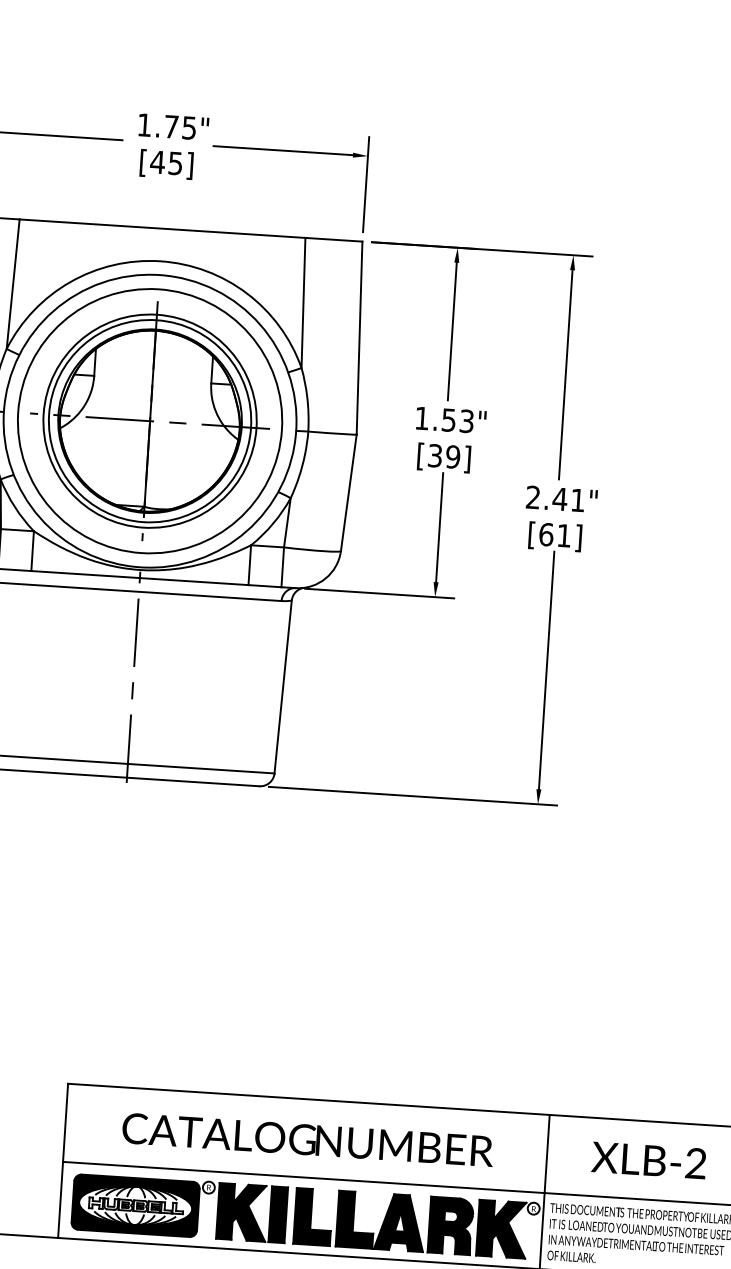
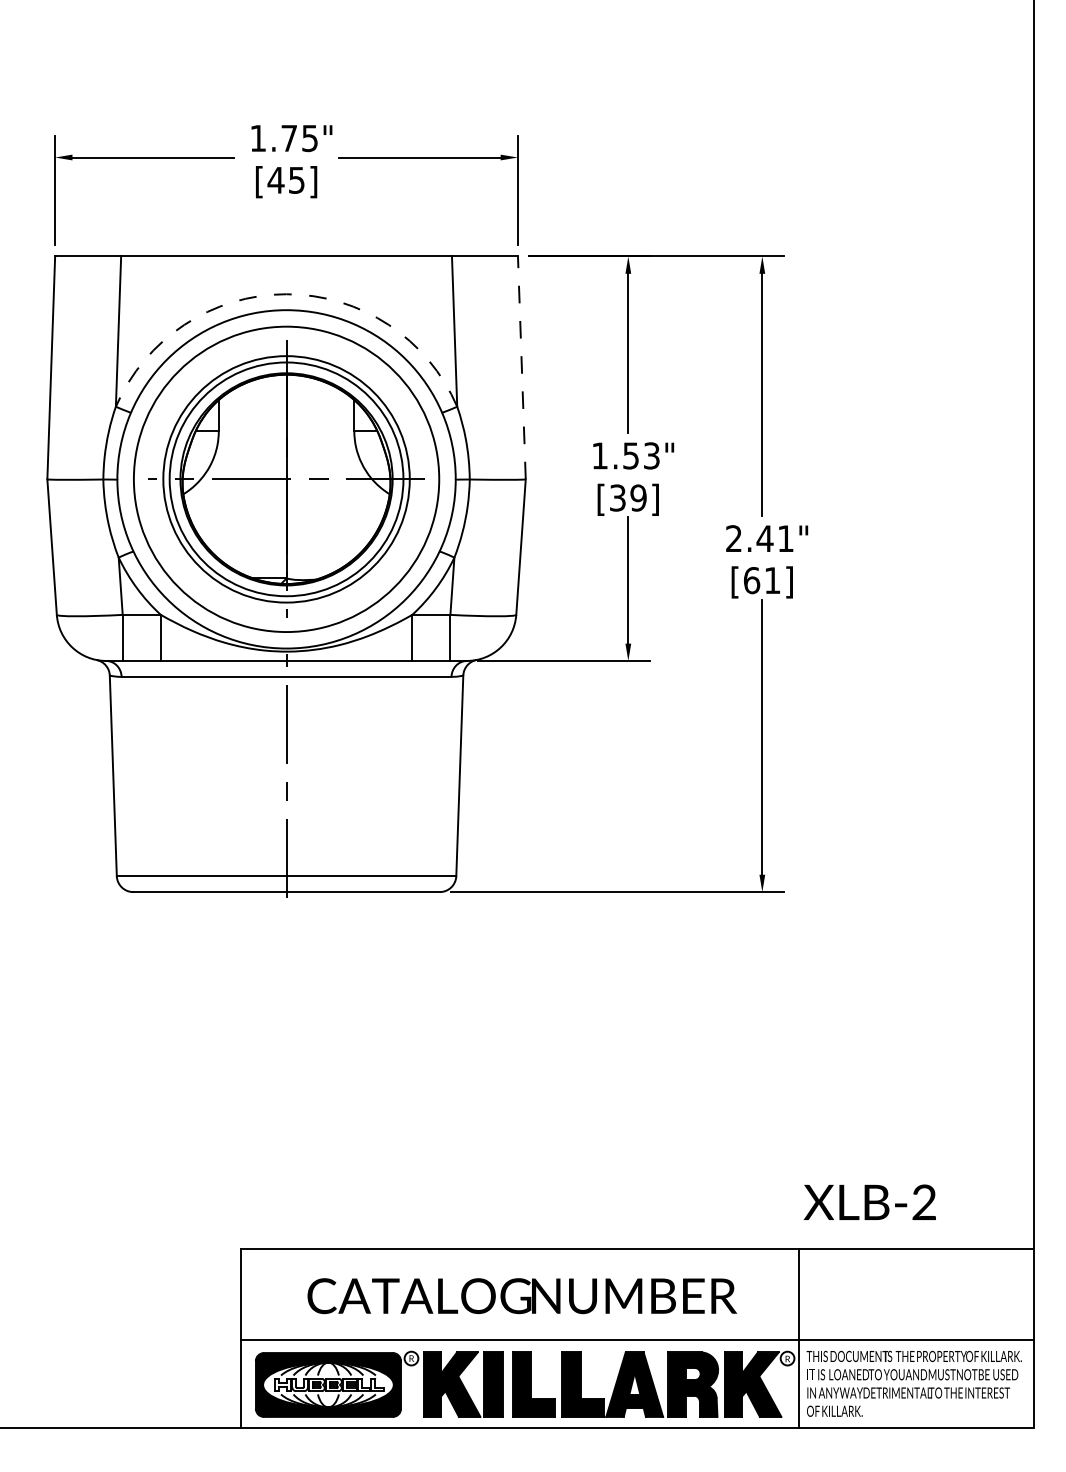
arc: (160, 261) -> (286, 294), solid -> dashed
line: (359, 337) -> (521, 367), solid -> dashed
text: (648, 1159) -> (869, 1201), moved

